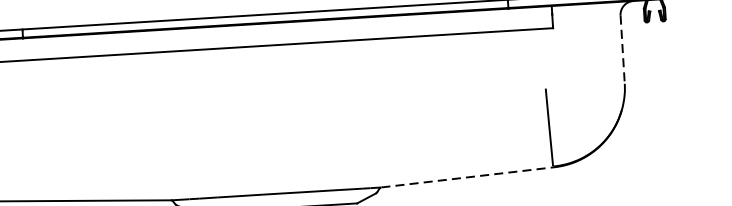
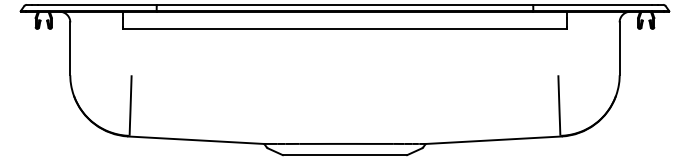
line: (622, 50) -> (619, 49), dashed -> solid
line: (468, 177) -> (494, 140), dashed -> solid

